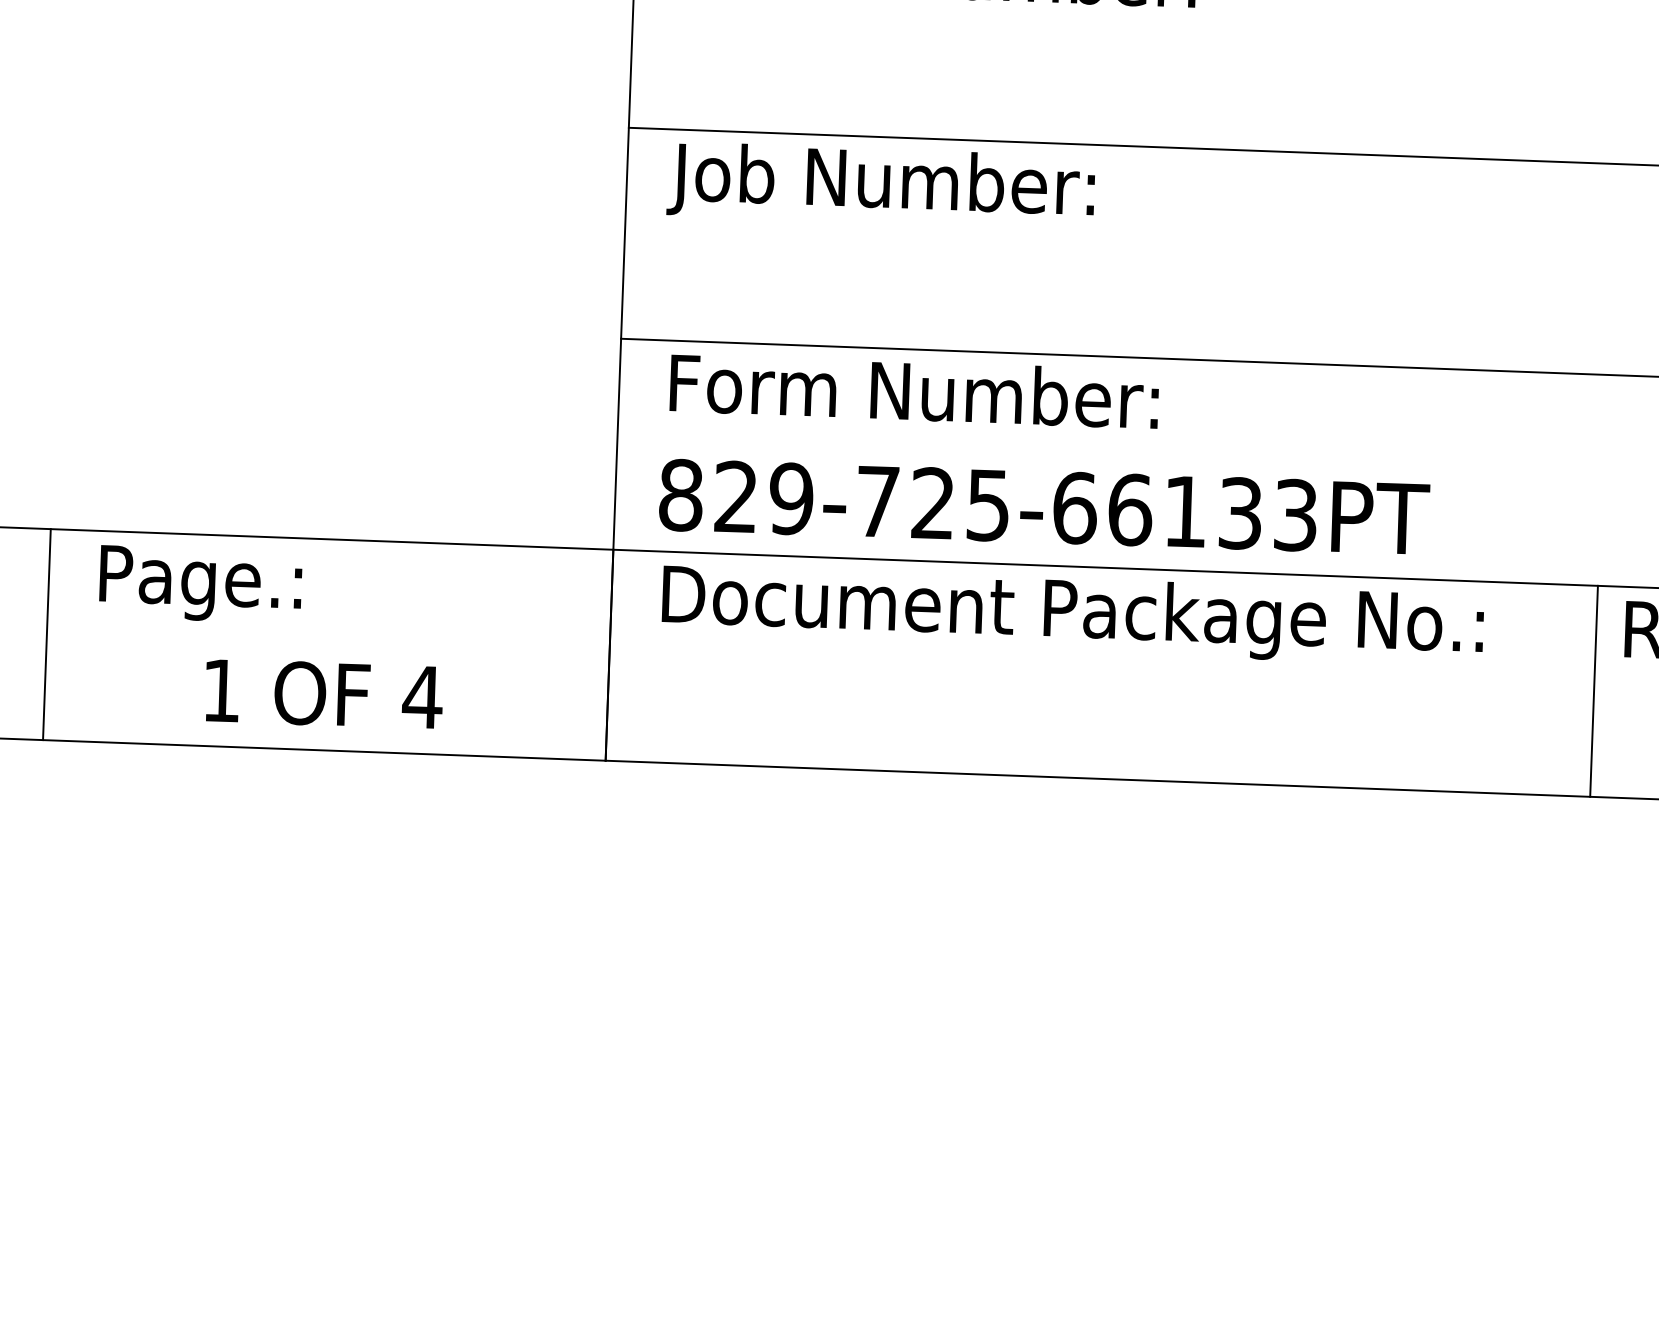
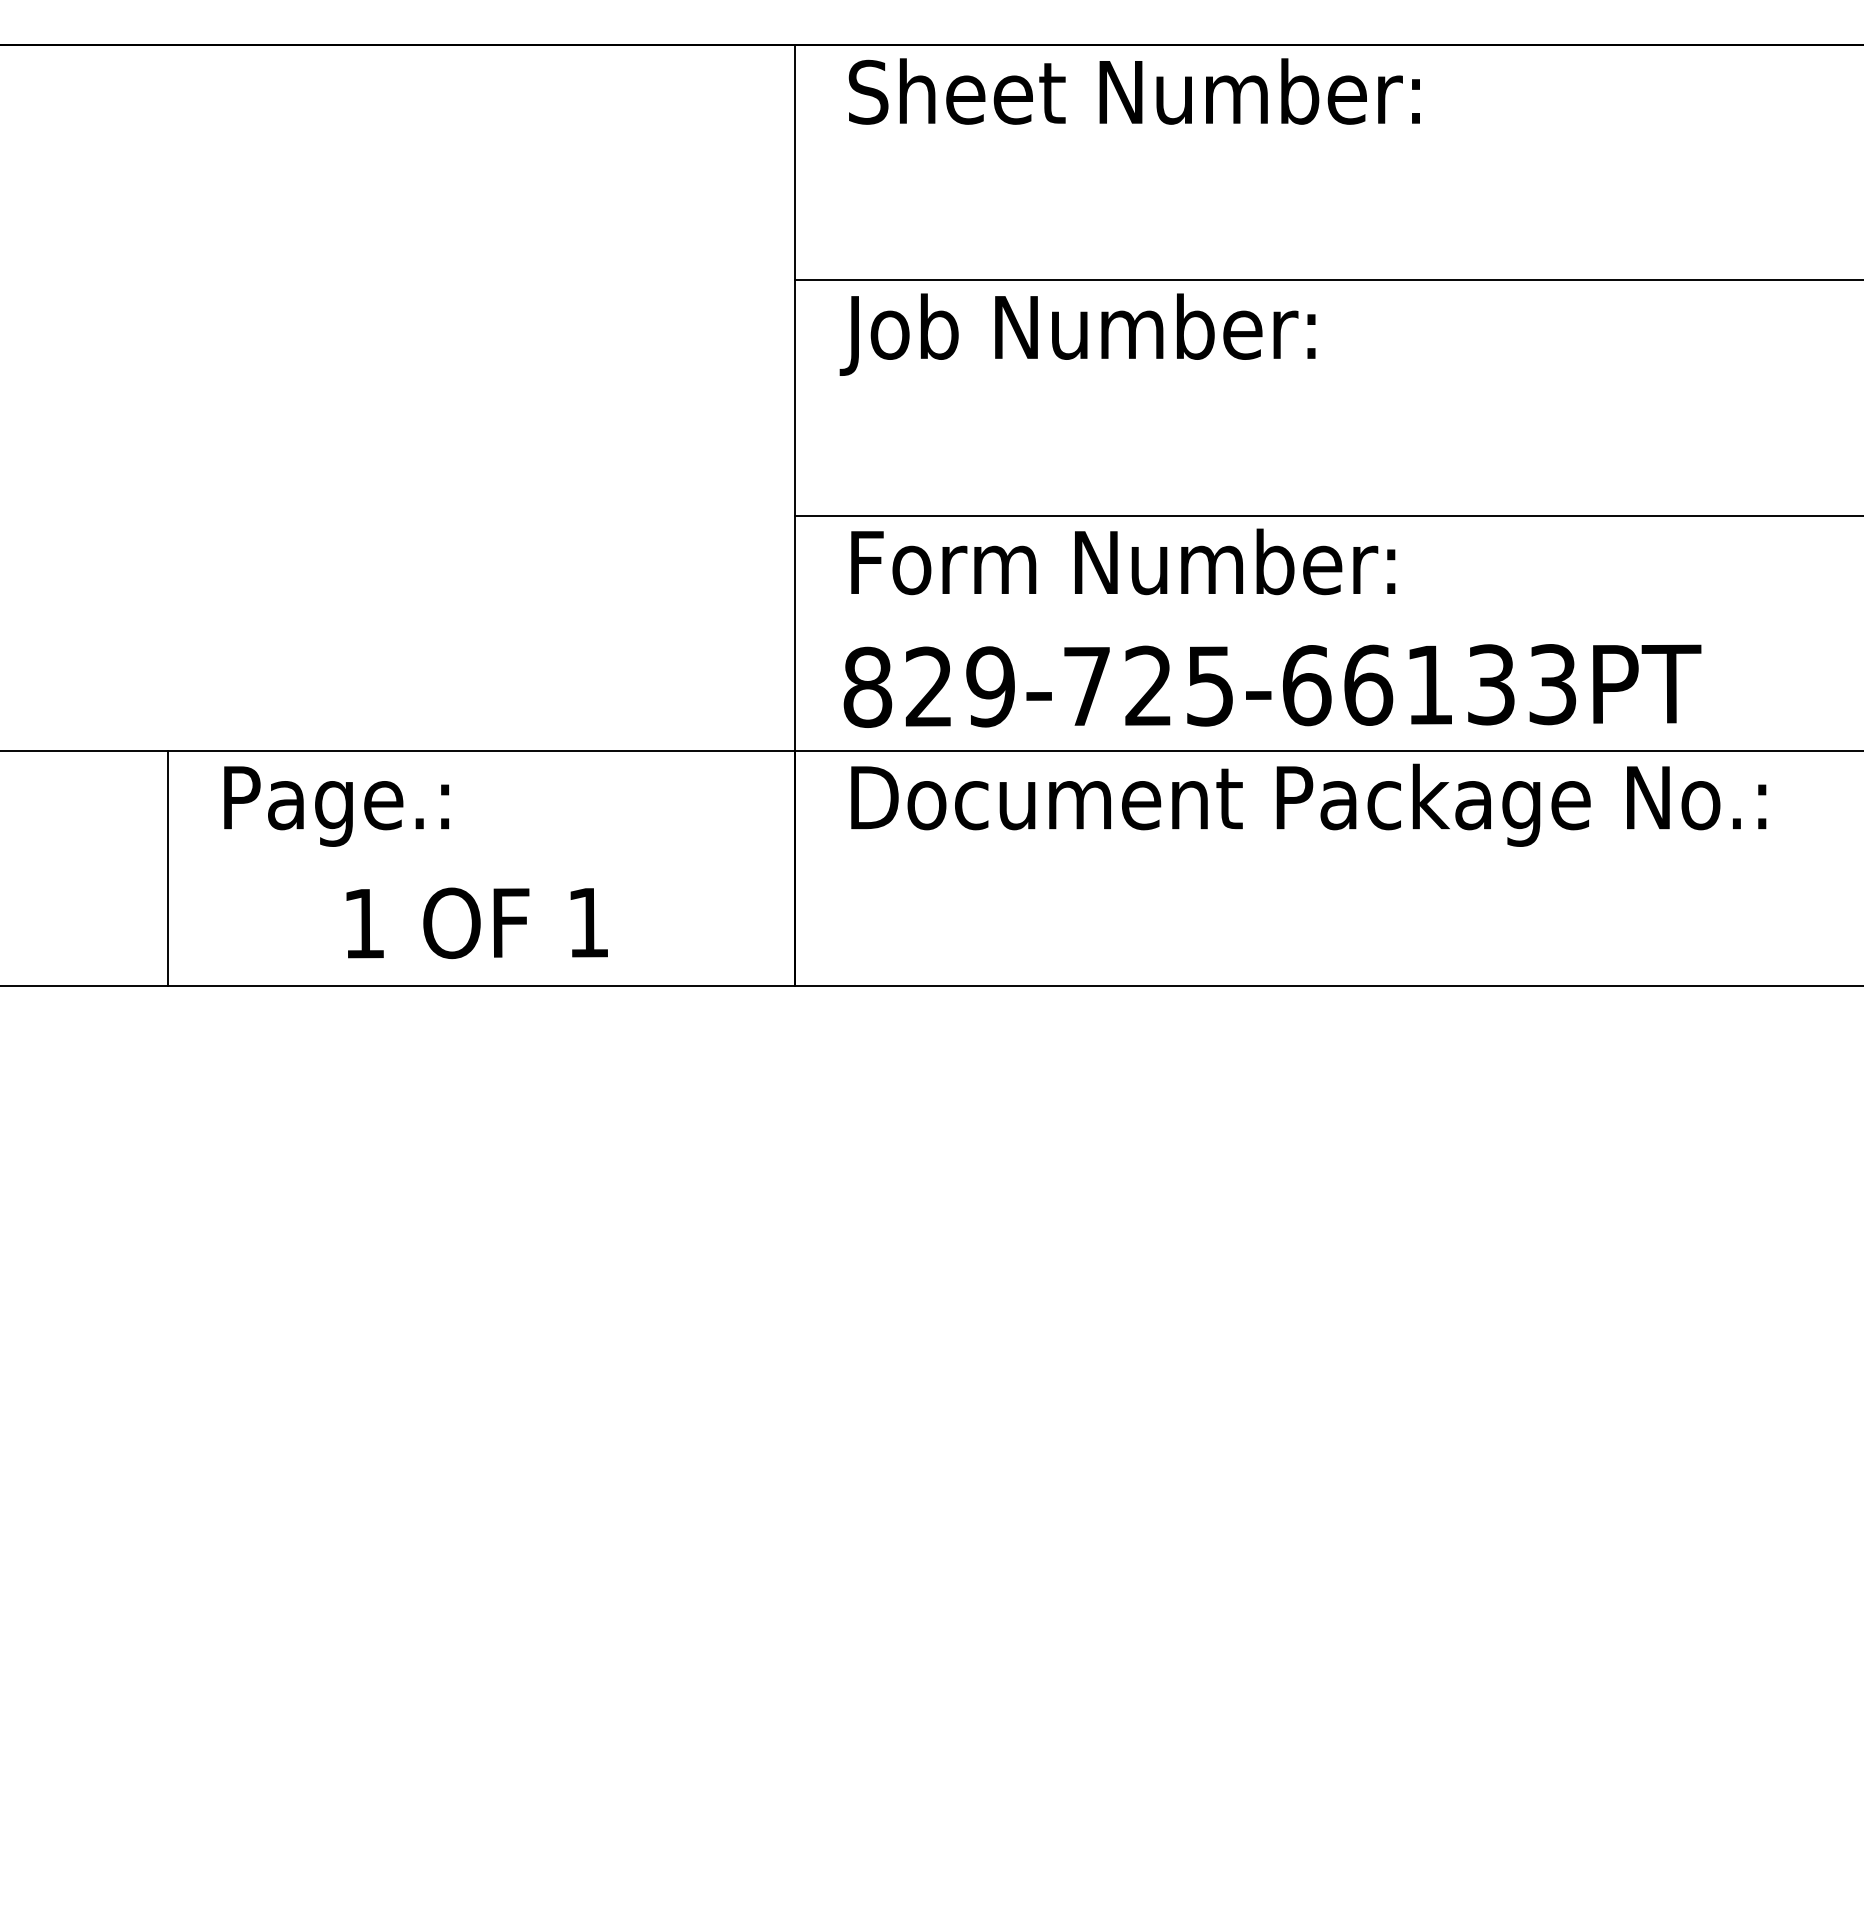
text: (421, 697) -> (587, 922), 4 -> 1

